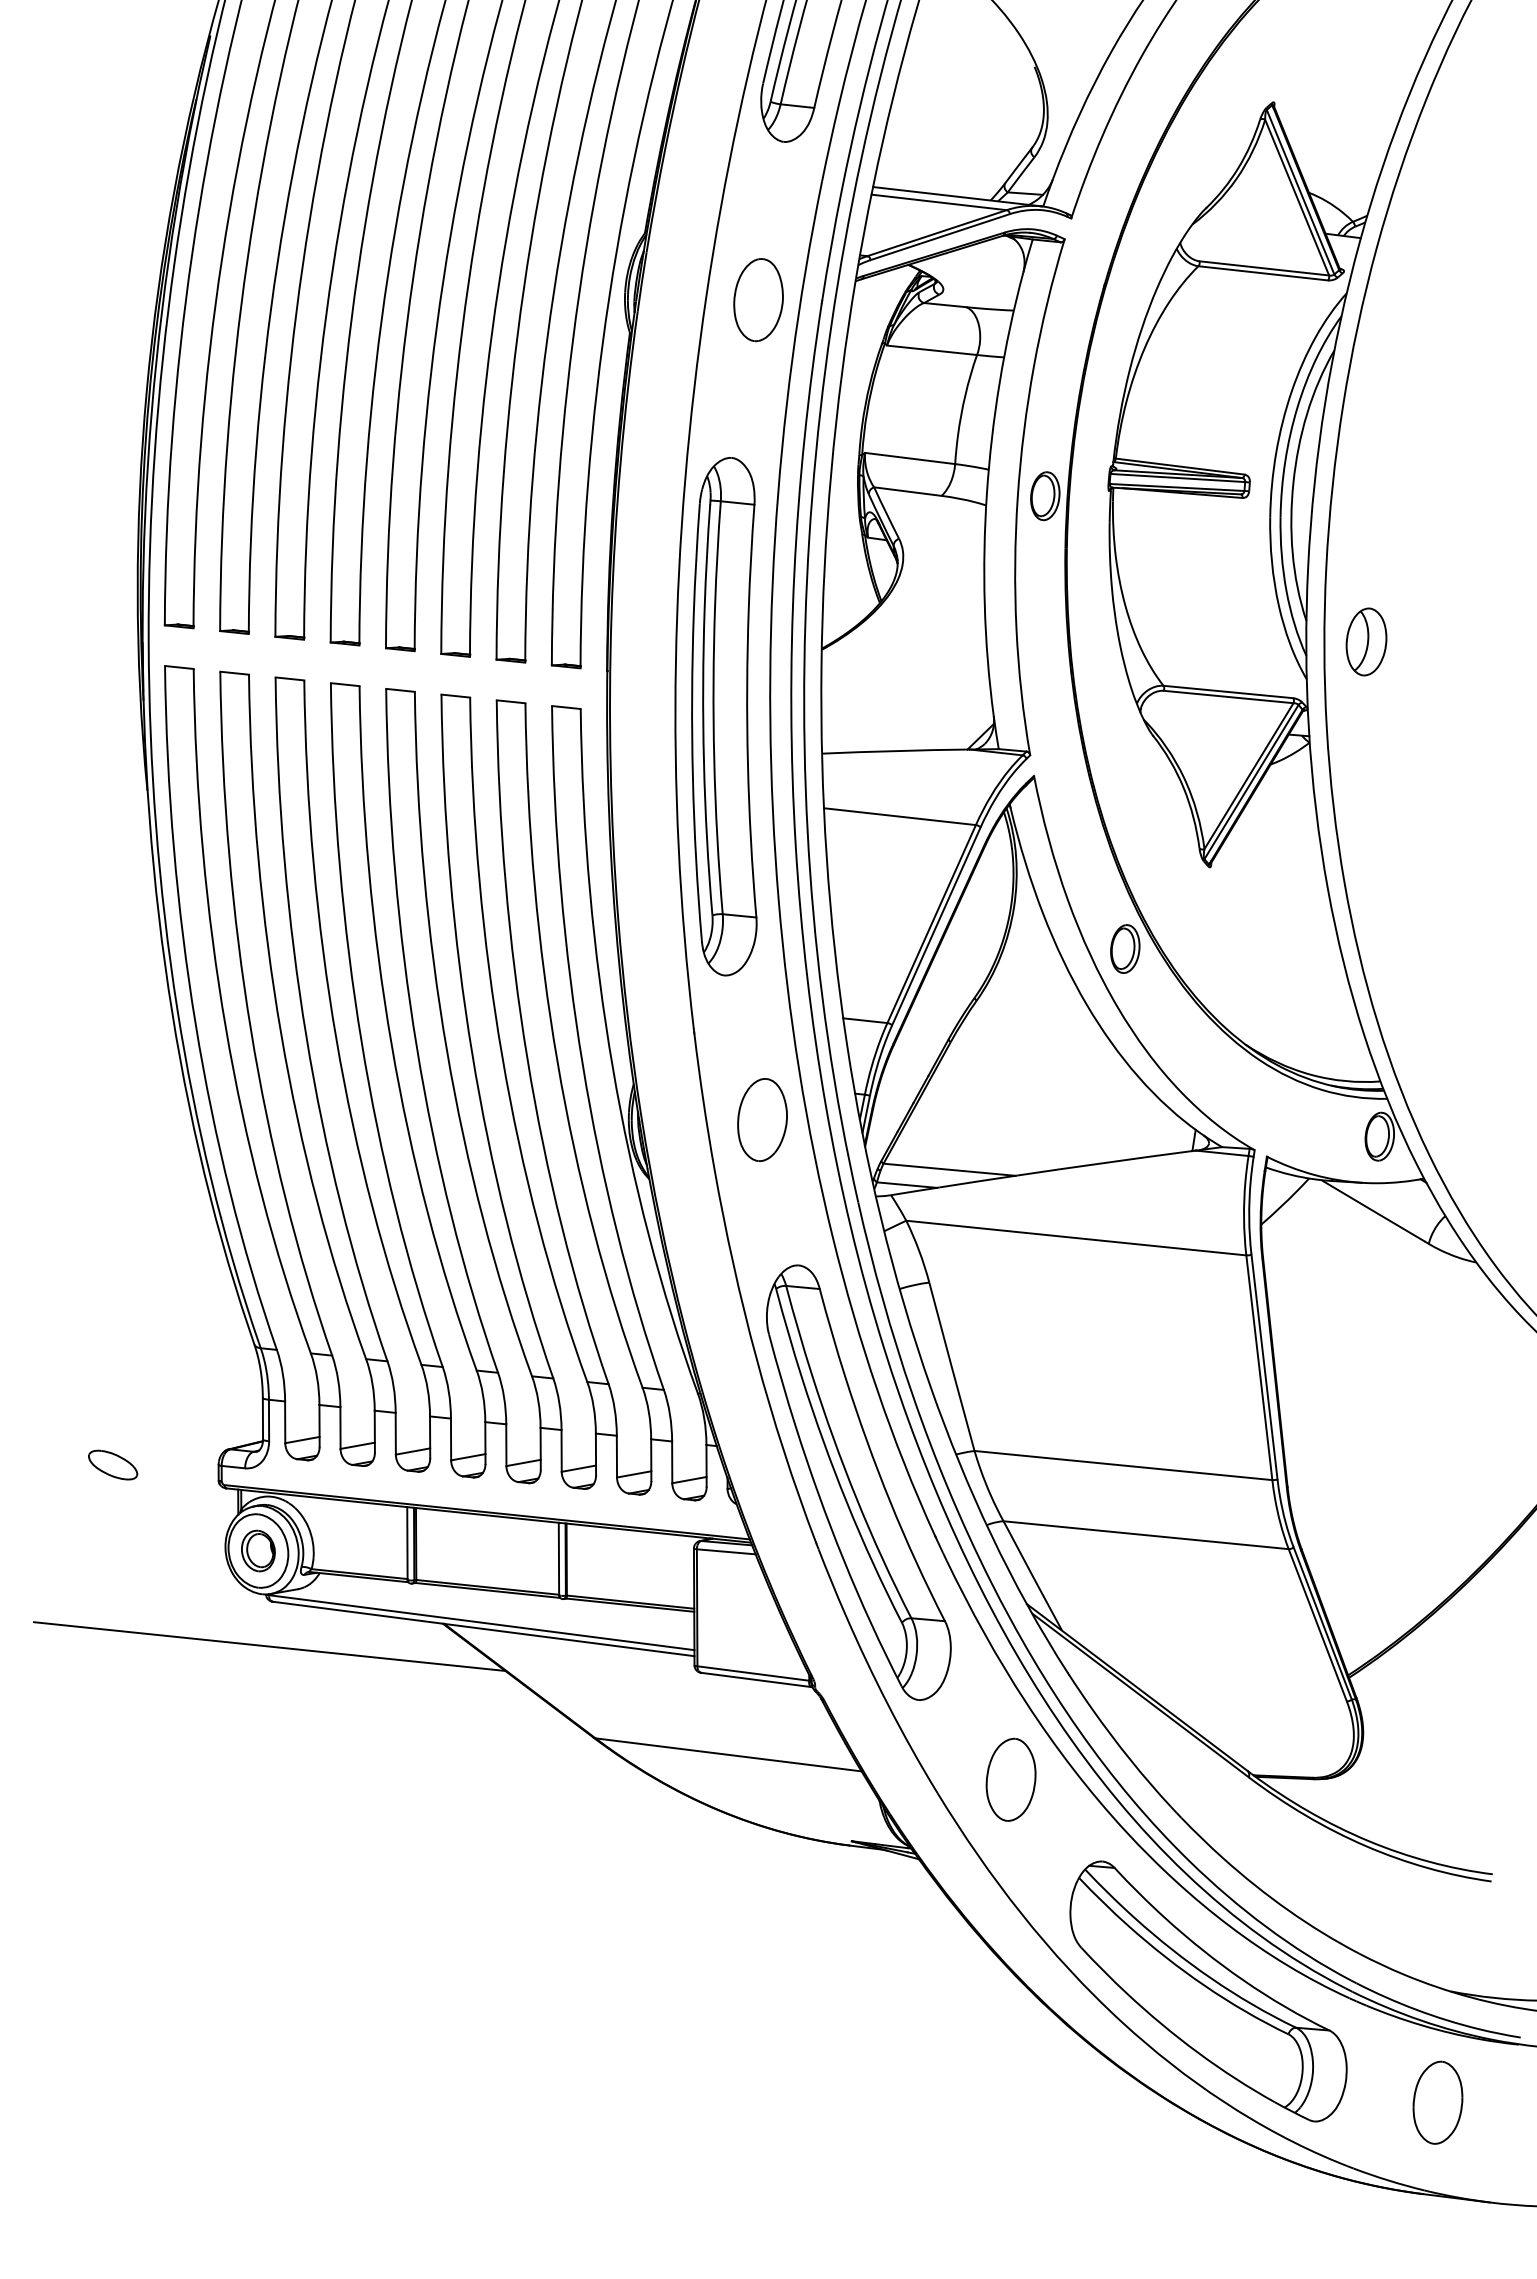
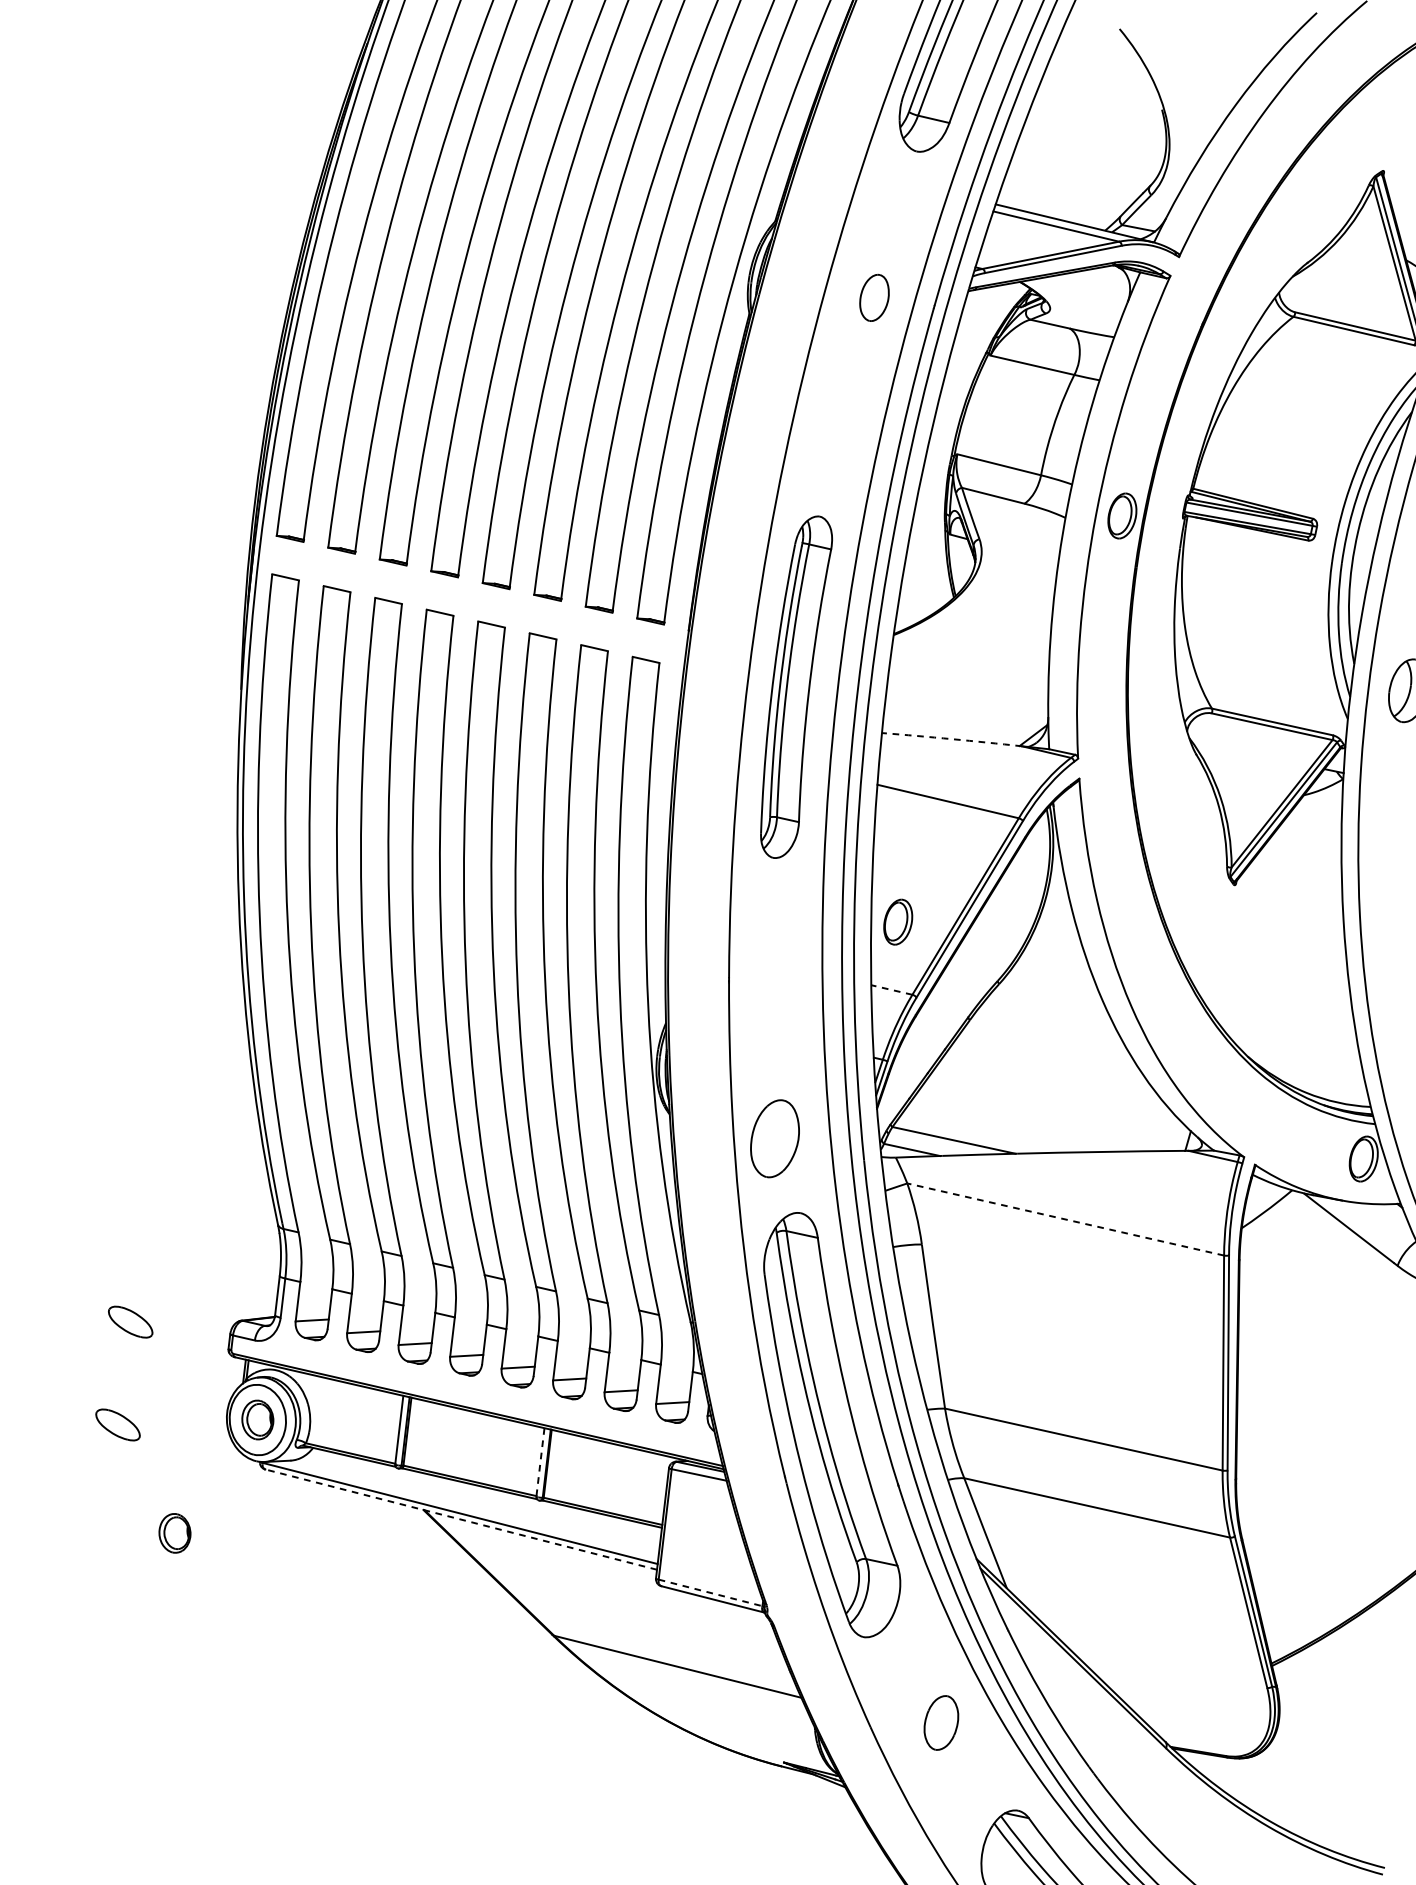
part: (758, 300) -> (874, 298), size x0.6
part: (724, 716) -> (794, 686), size x0.7
arc: (896, 751) -> (952, 739), solid -> dashed
part: (1125, 948) -> (898, 921), moved
line: (864, 1020) -> (891, 989), solid -> dashed
part: (762, 1119) -> (775, 1138), moved
line: (1076, 1238) -> (1065, 1219), solid -> dashed
line: (558, 1559) -> (539, 1462), solid -> dashed
part: (113, 1573) -> (118, 1424), added
line: (483, 1628) -> (461, 1519), solid -> dashed
line: (269, 1646) -> (257, 1511), removed
line: (753, 1673) -> (710, 1592), solid -> dashed
part: (186, 1679) -> (175, 1532), added
part: (1010, 1779) -> (940, 1722), size x0.7

